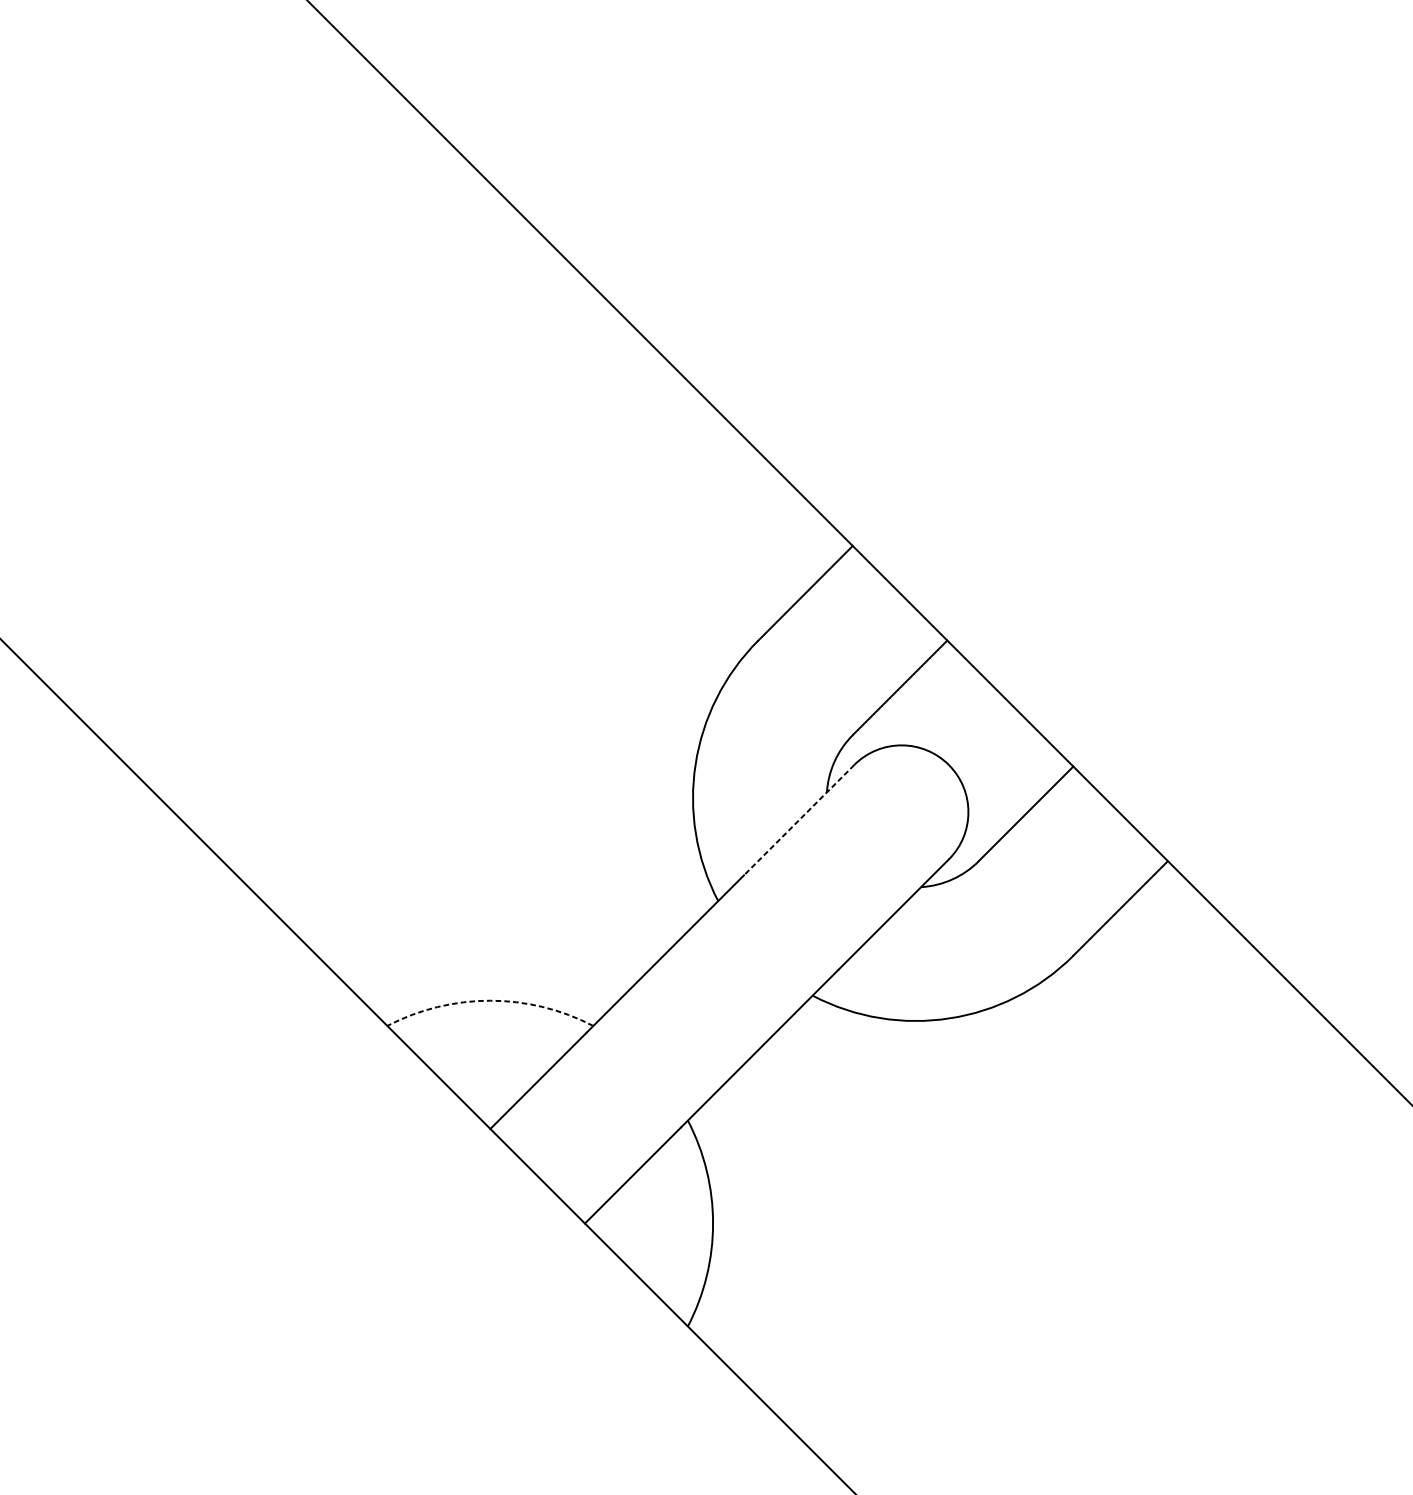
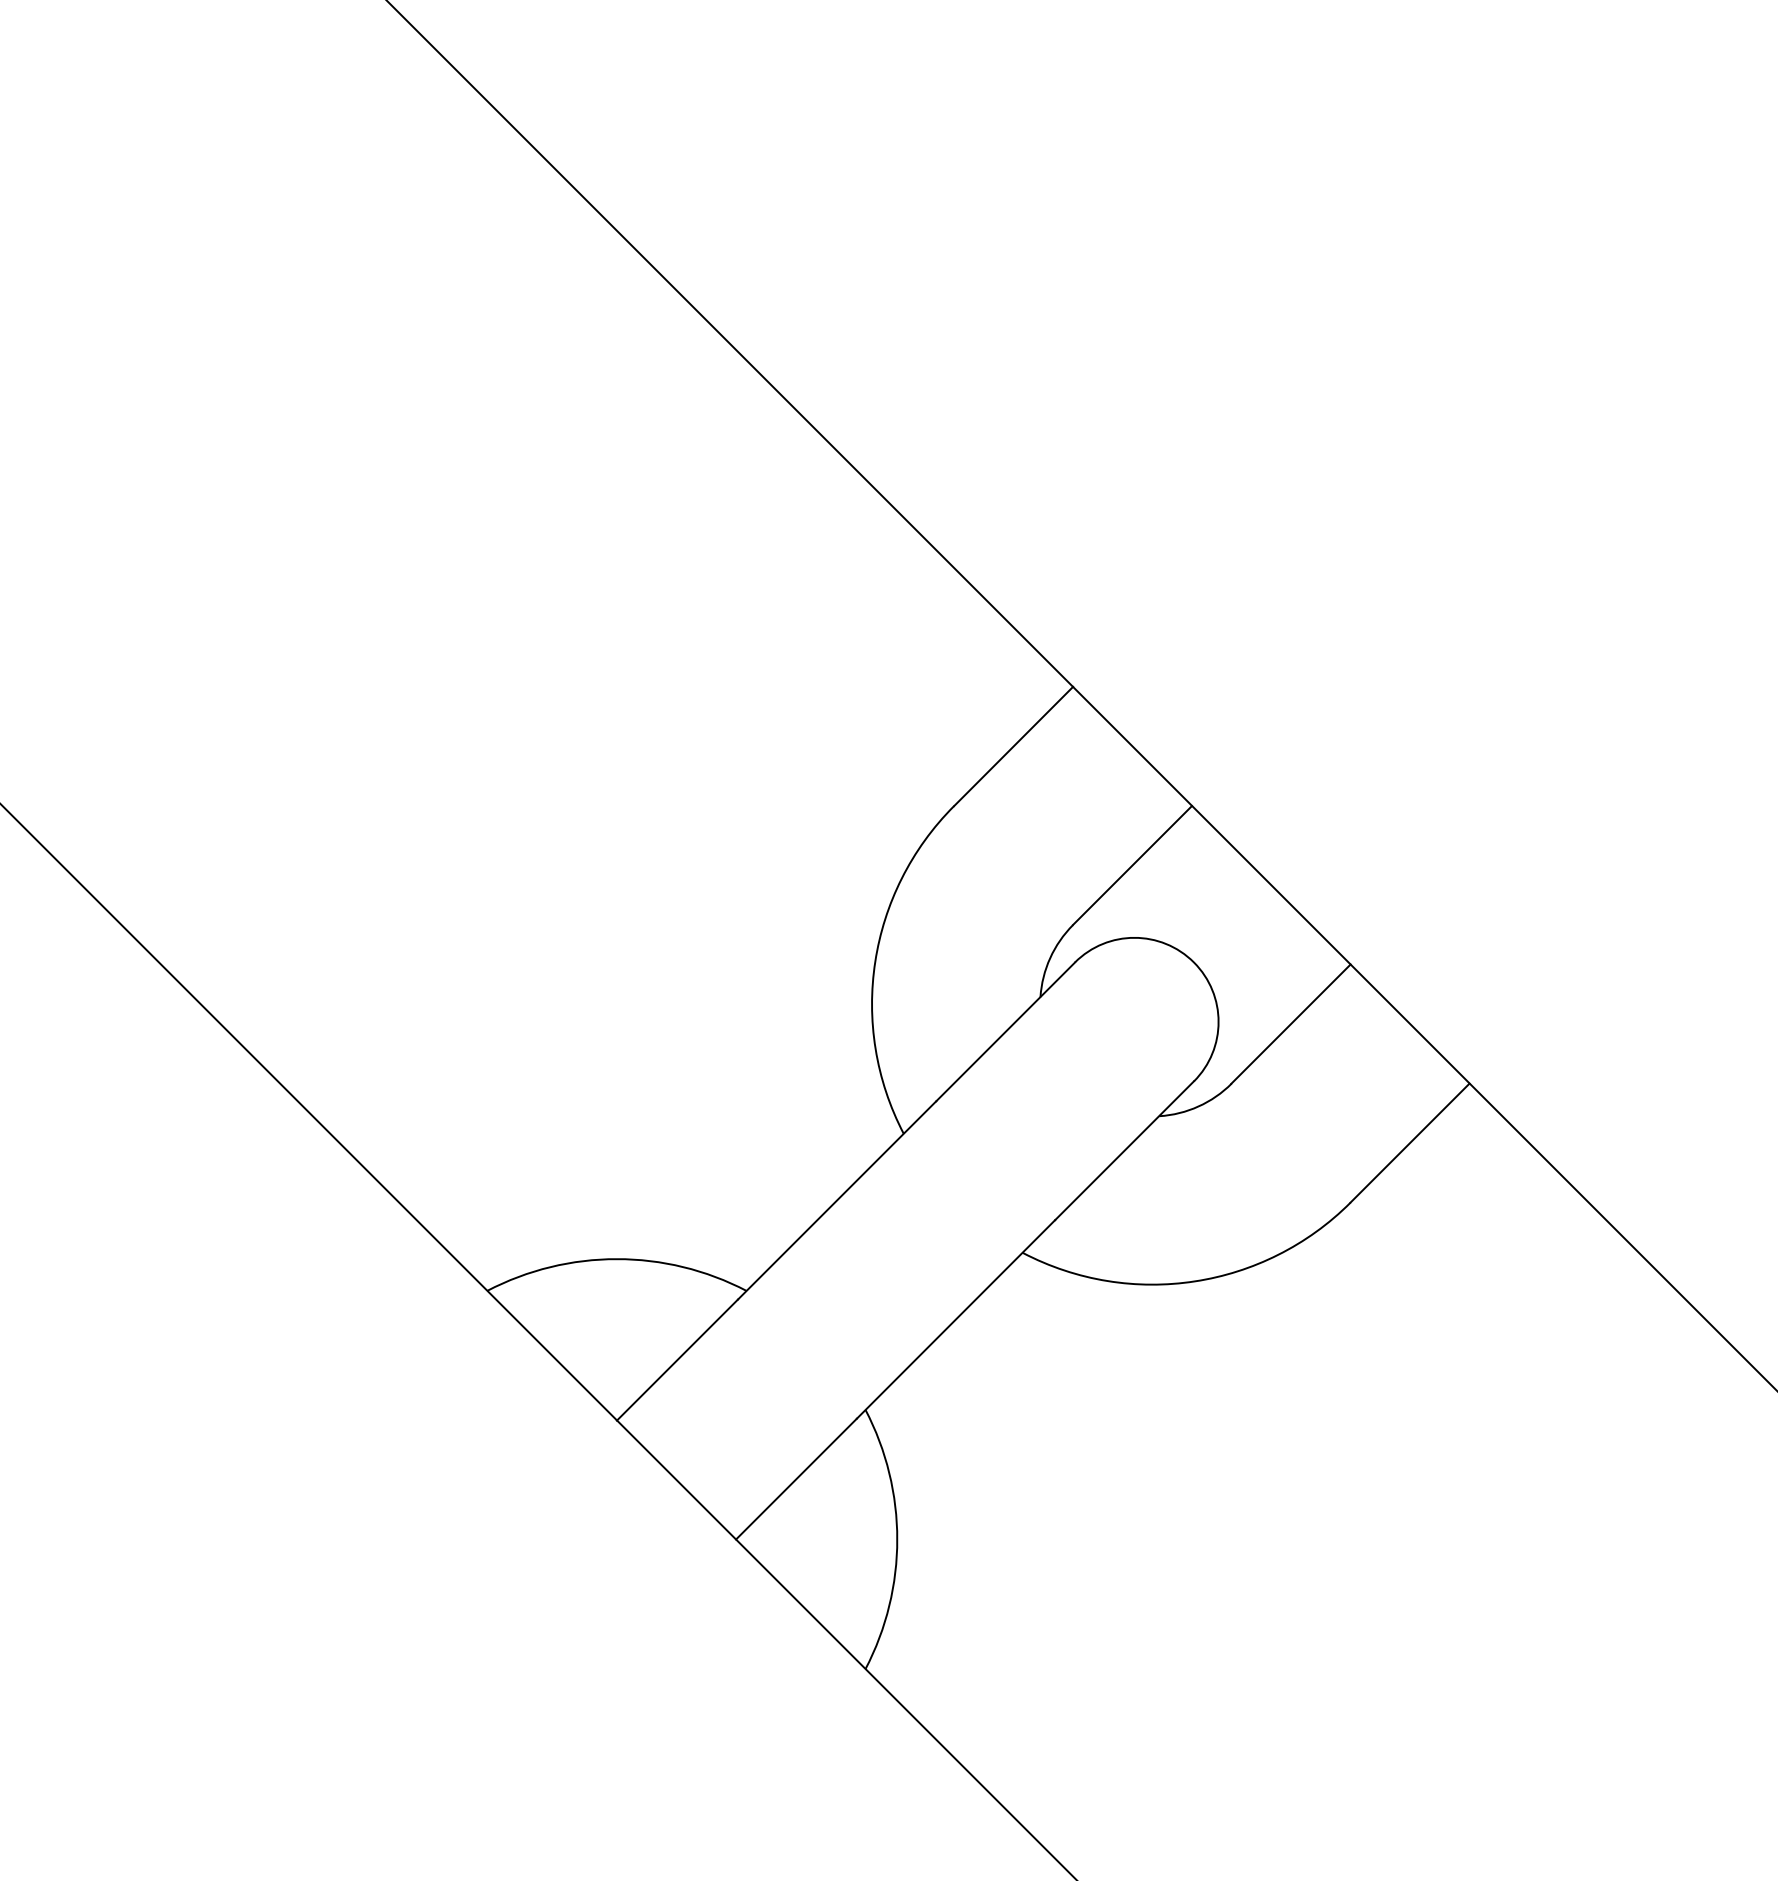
line: (799, 820) -> (1005, 1032), dashed -> solid
arc: (489, 1001) -> (616, 1259), dashed -> solid

